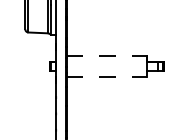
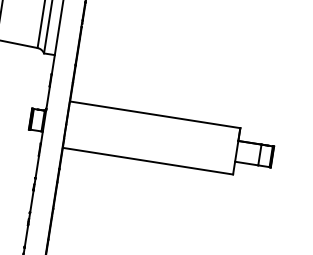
line: (107, 55) -> (156, 114), dashed -> solid
line: (107, 77) -> (149, 161), dashed -> solid

